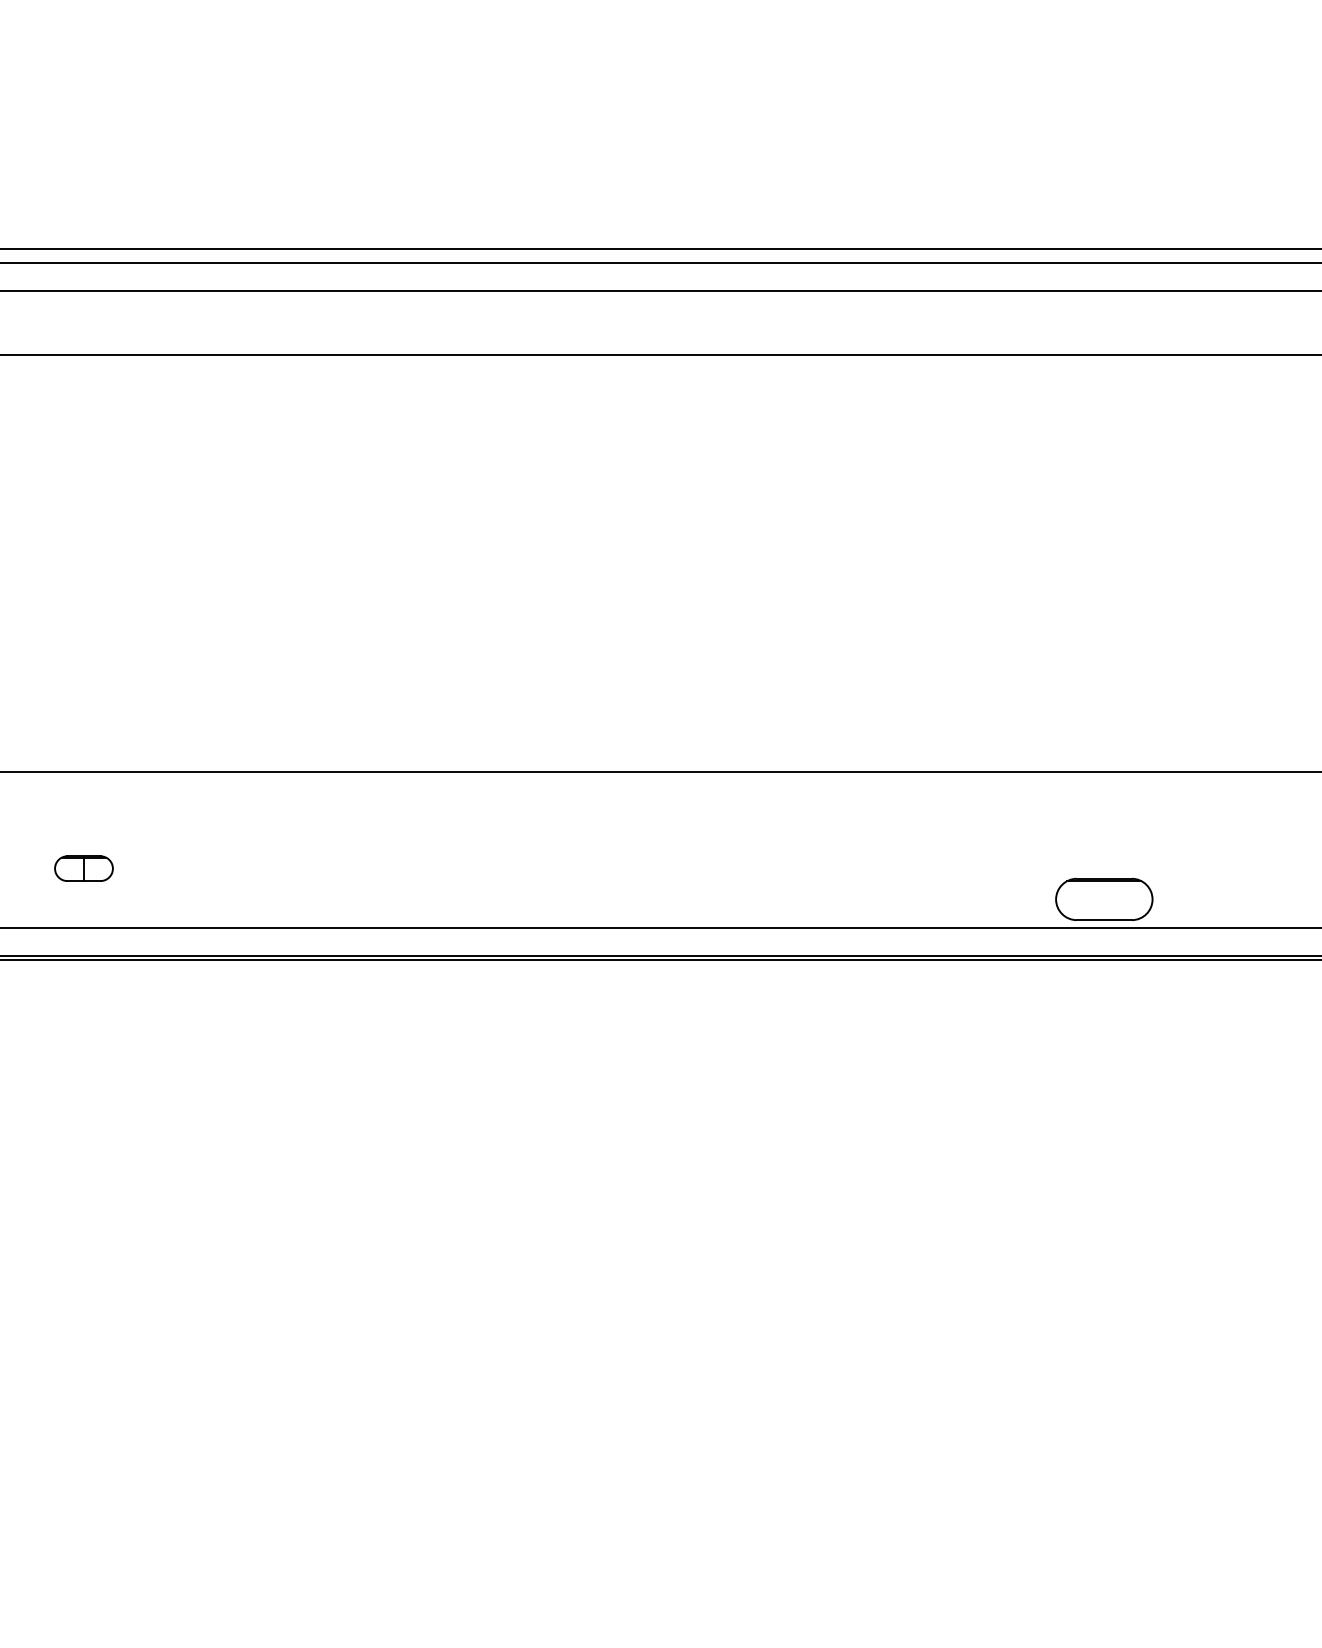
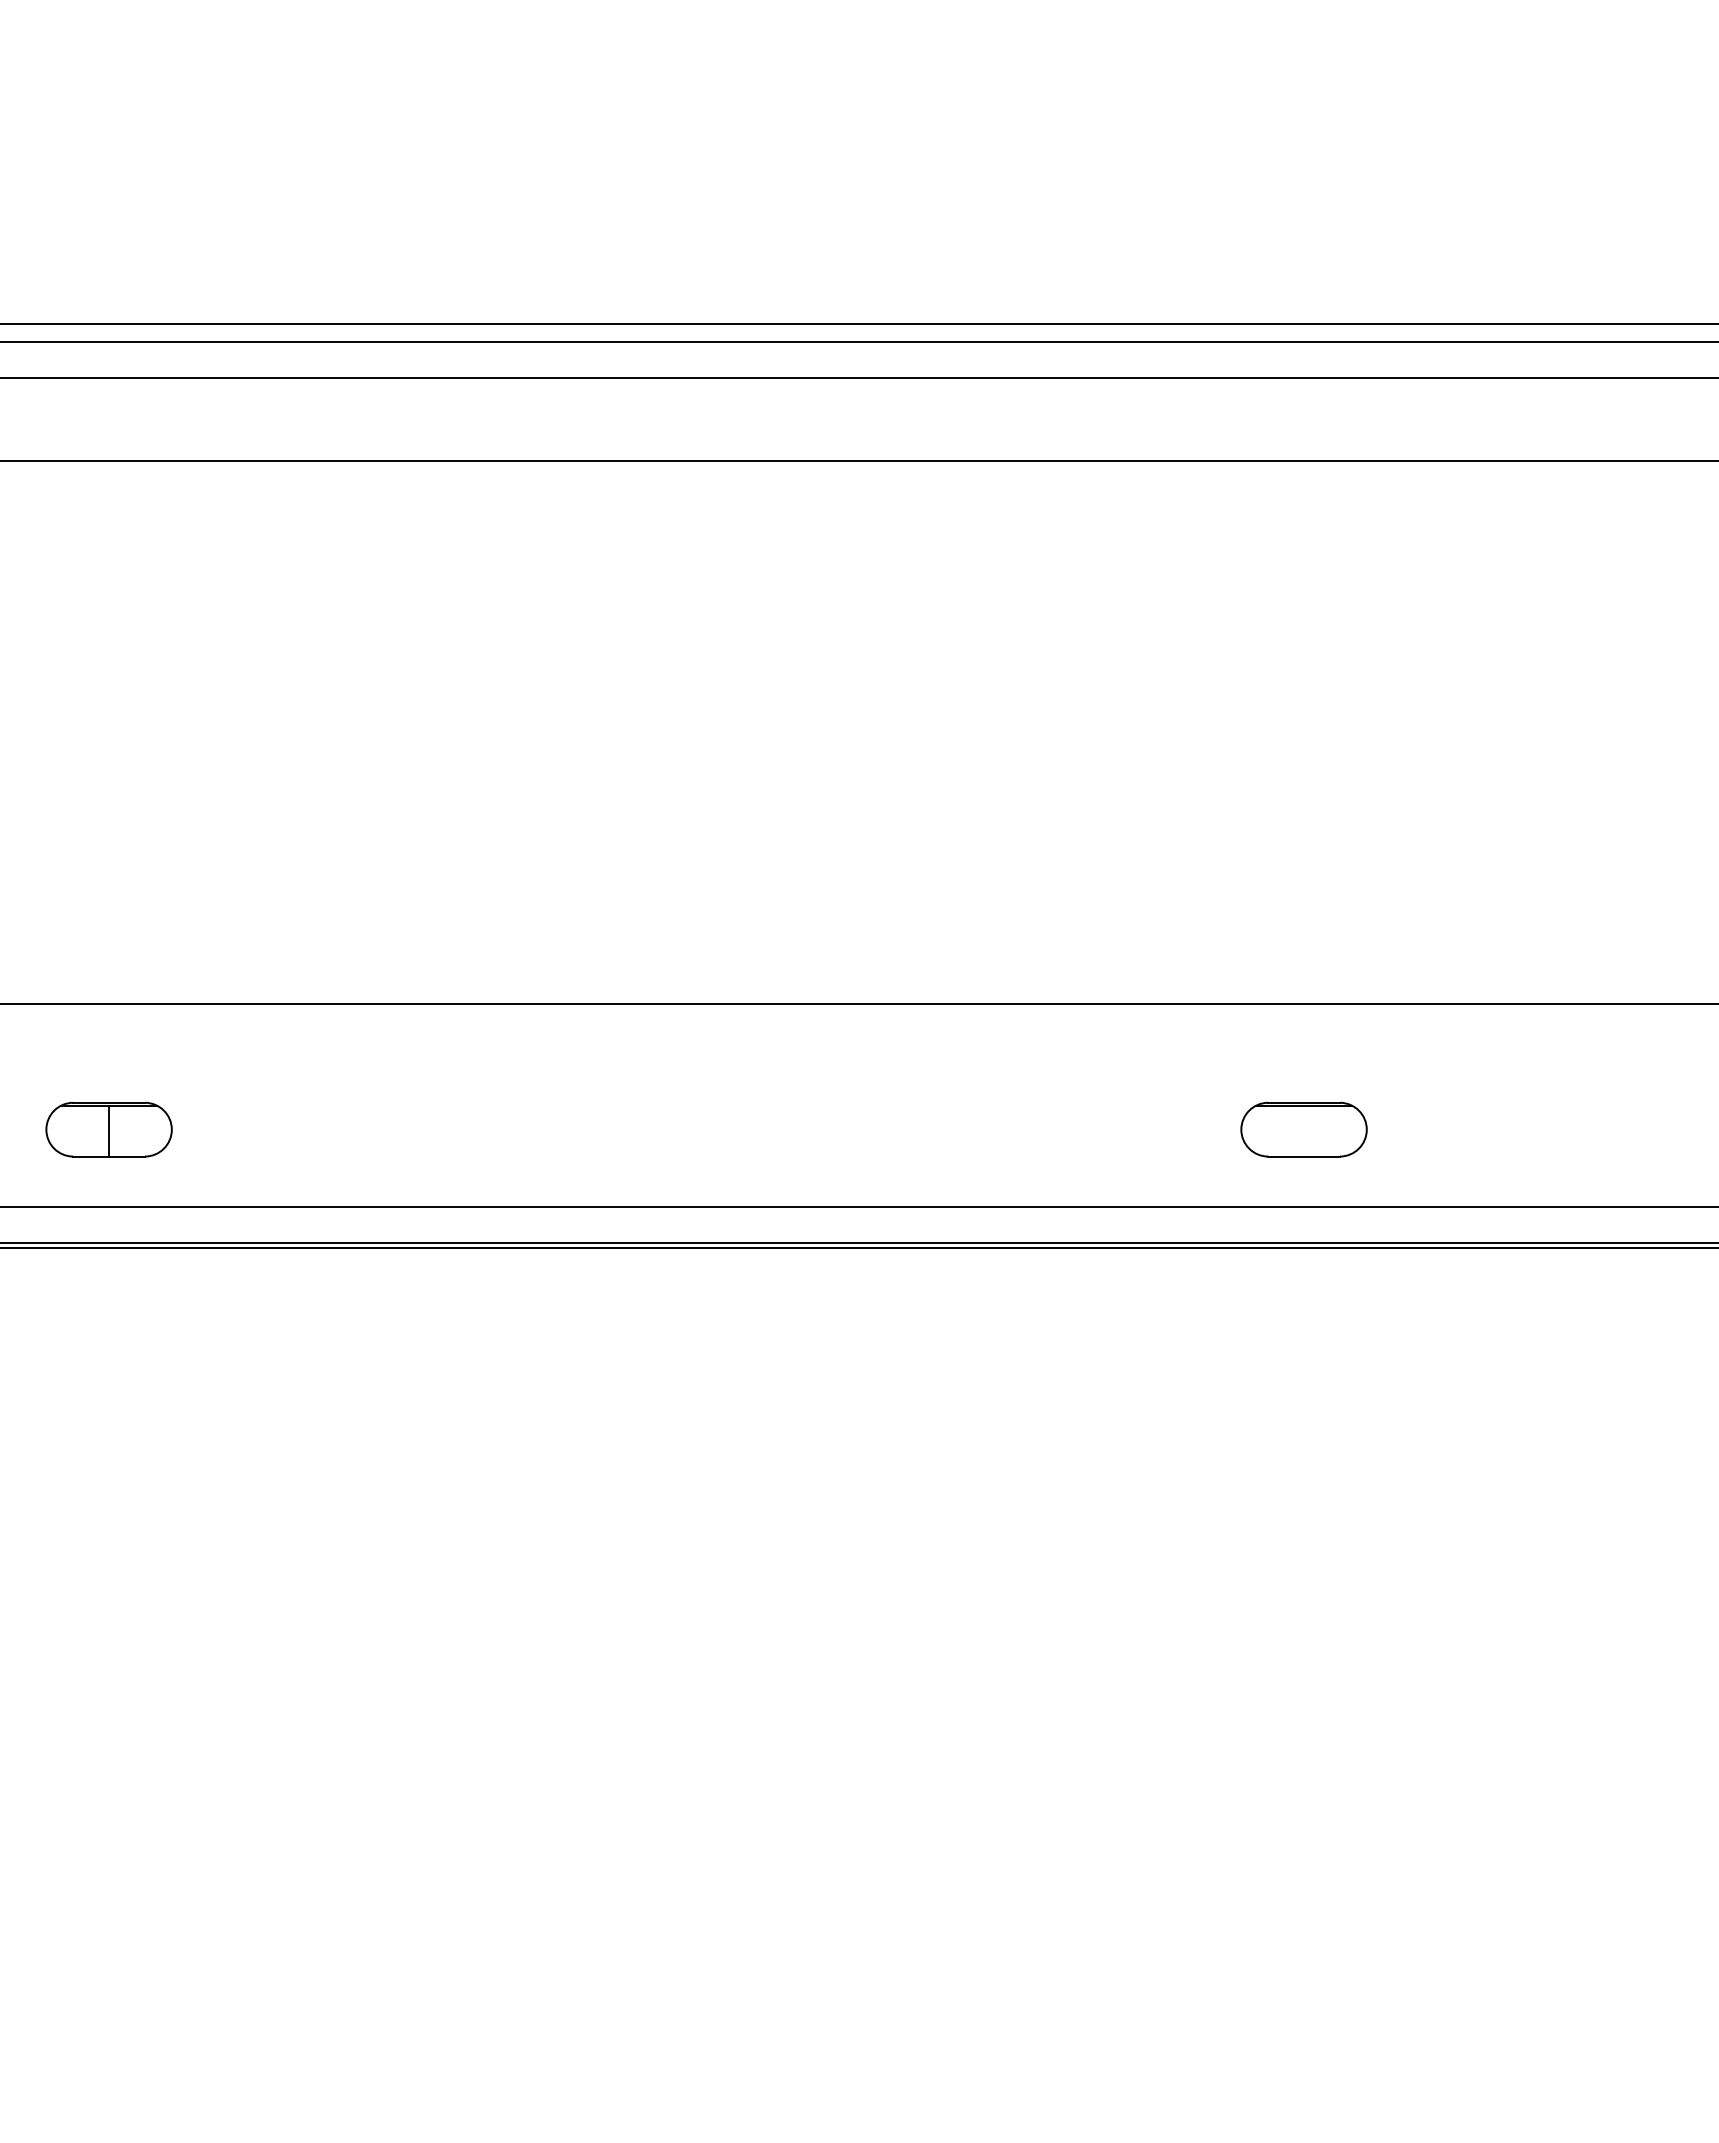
part: (83, 868) -> (108, 1129), size x1.67
part: (1103, 899) -> (1303, 1129), moved

